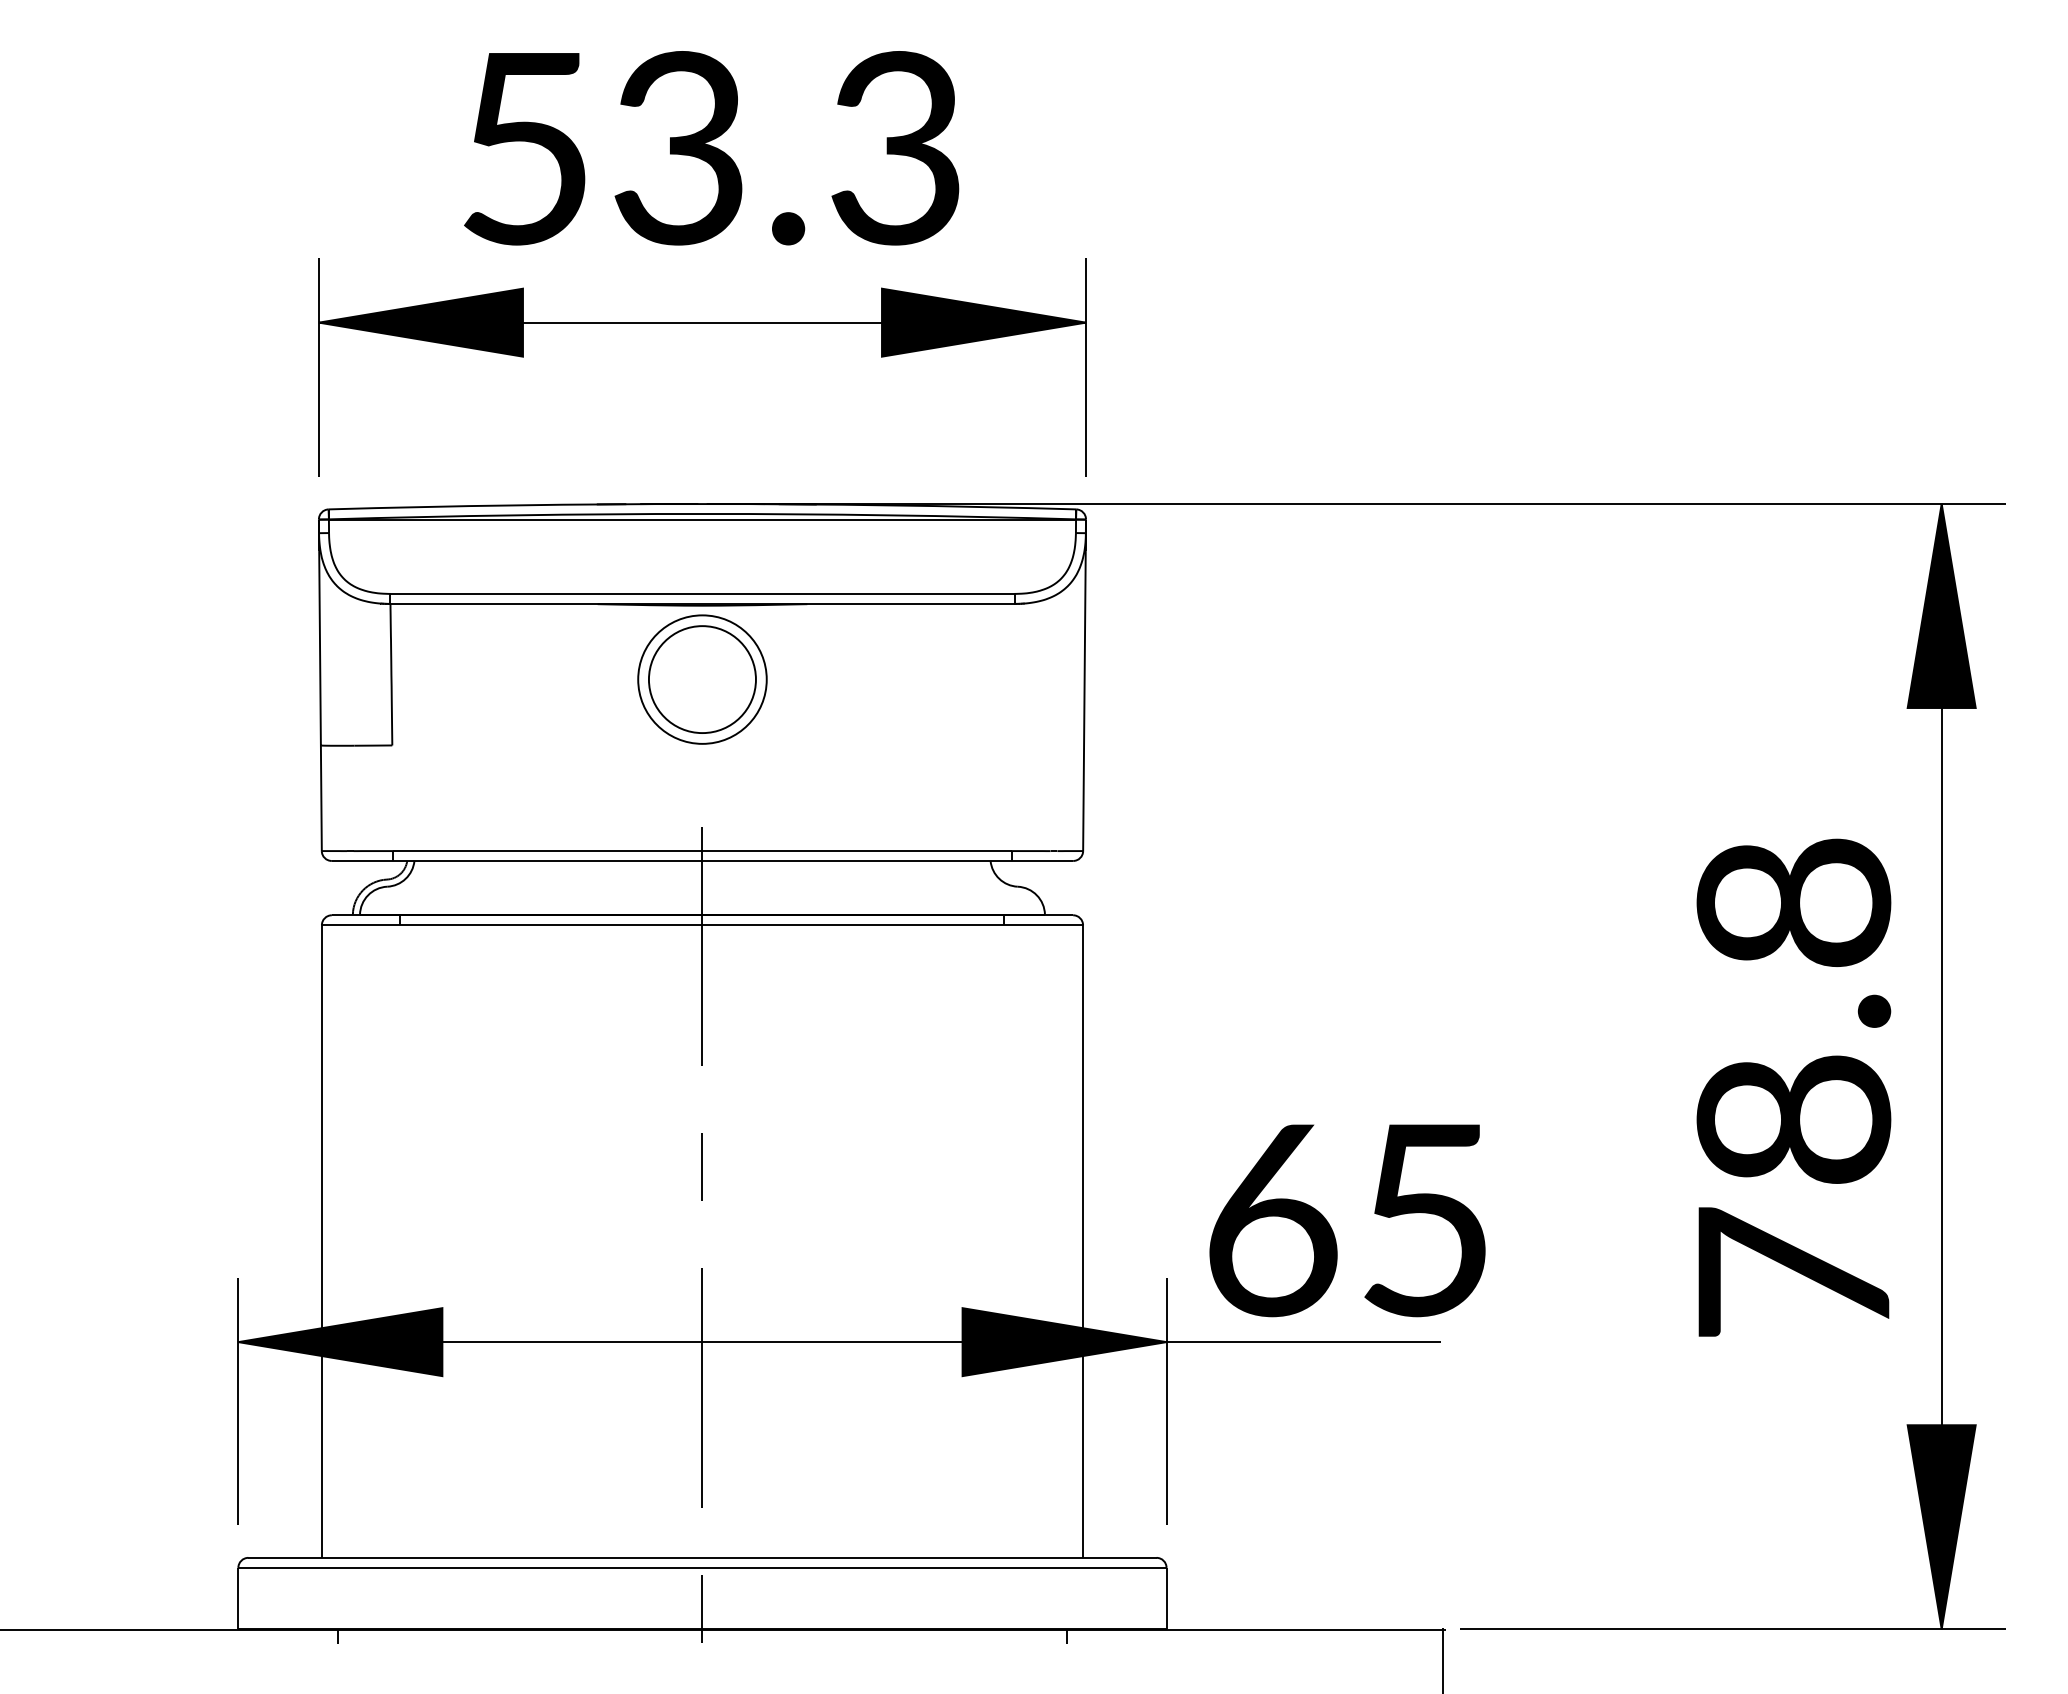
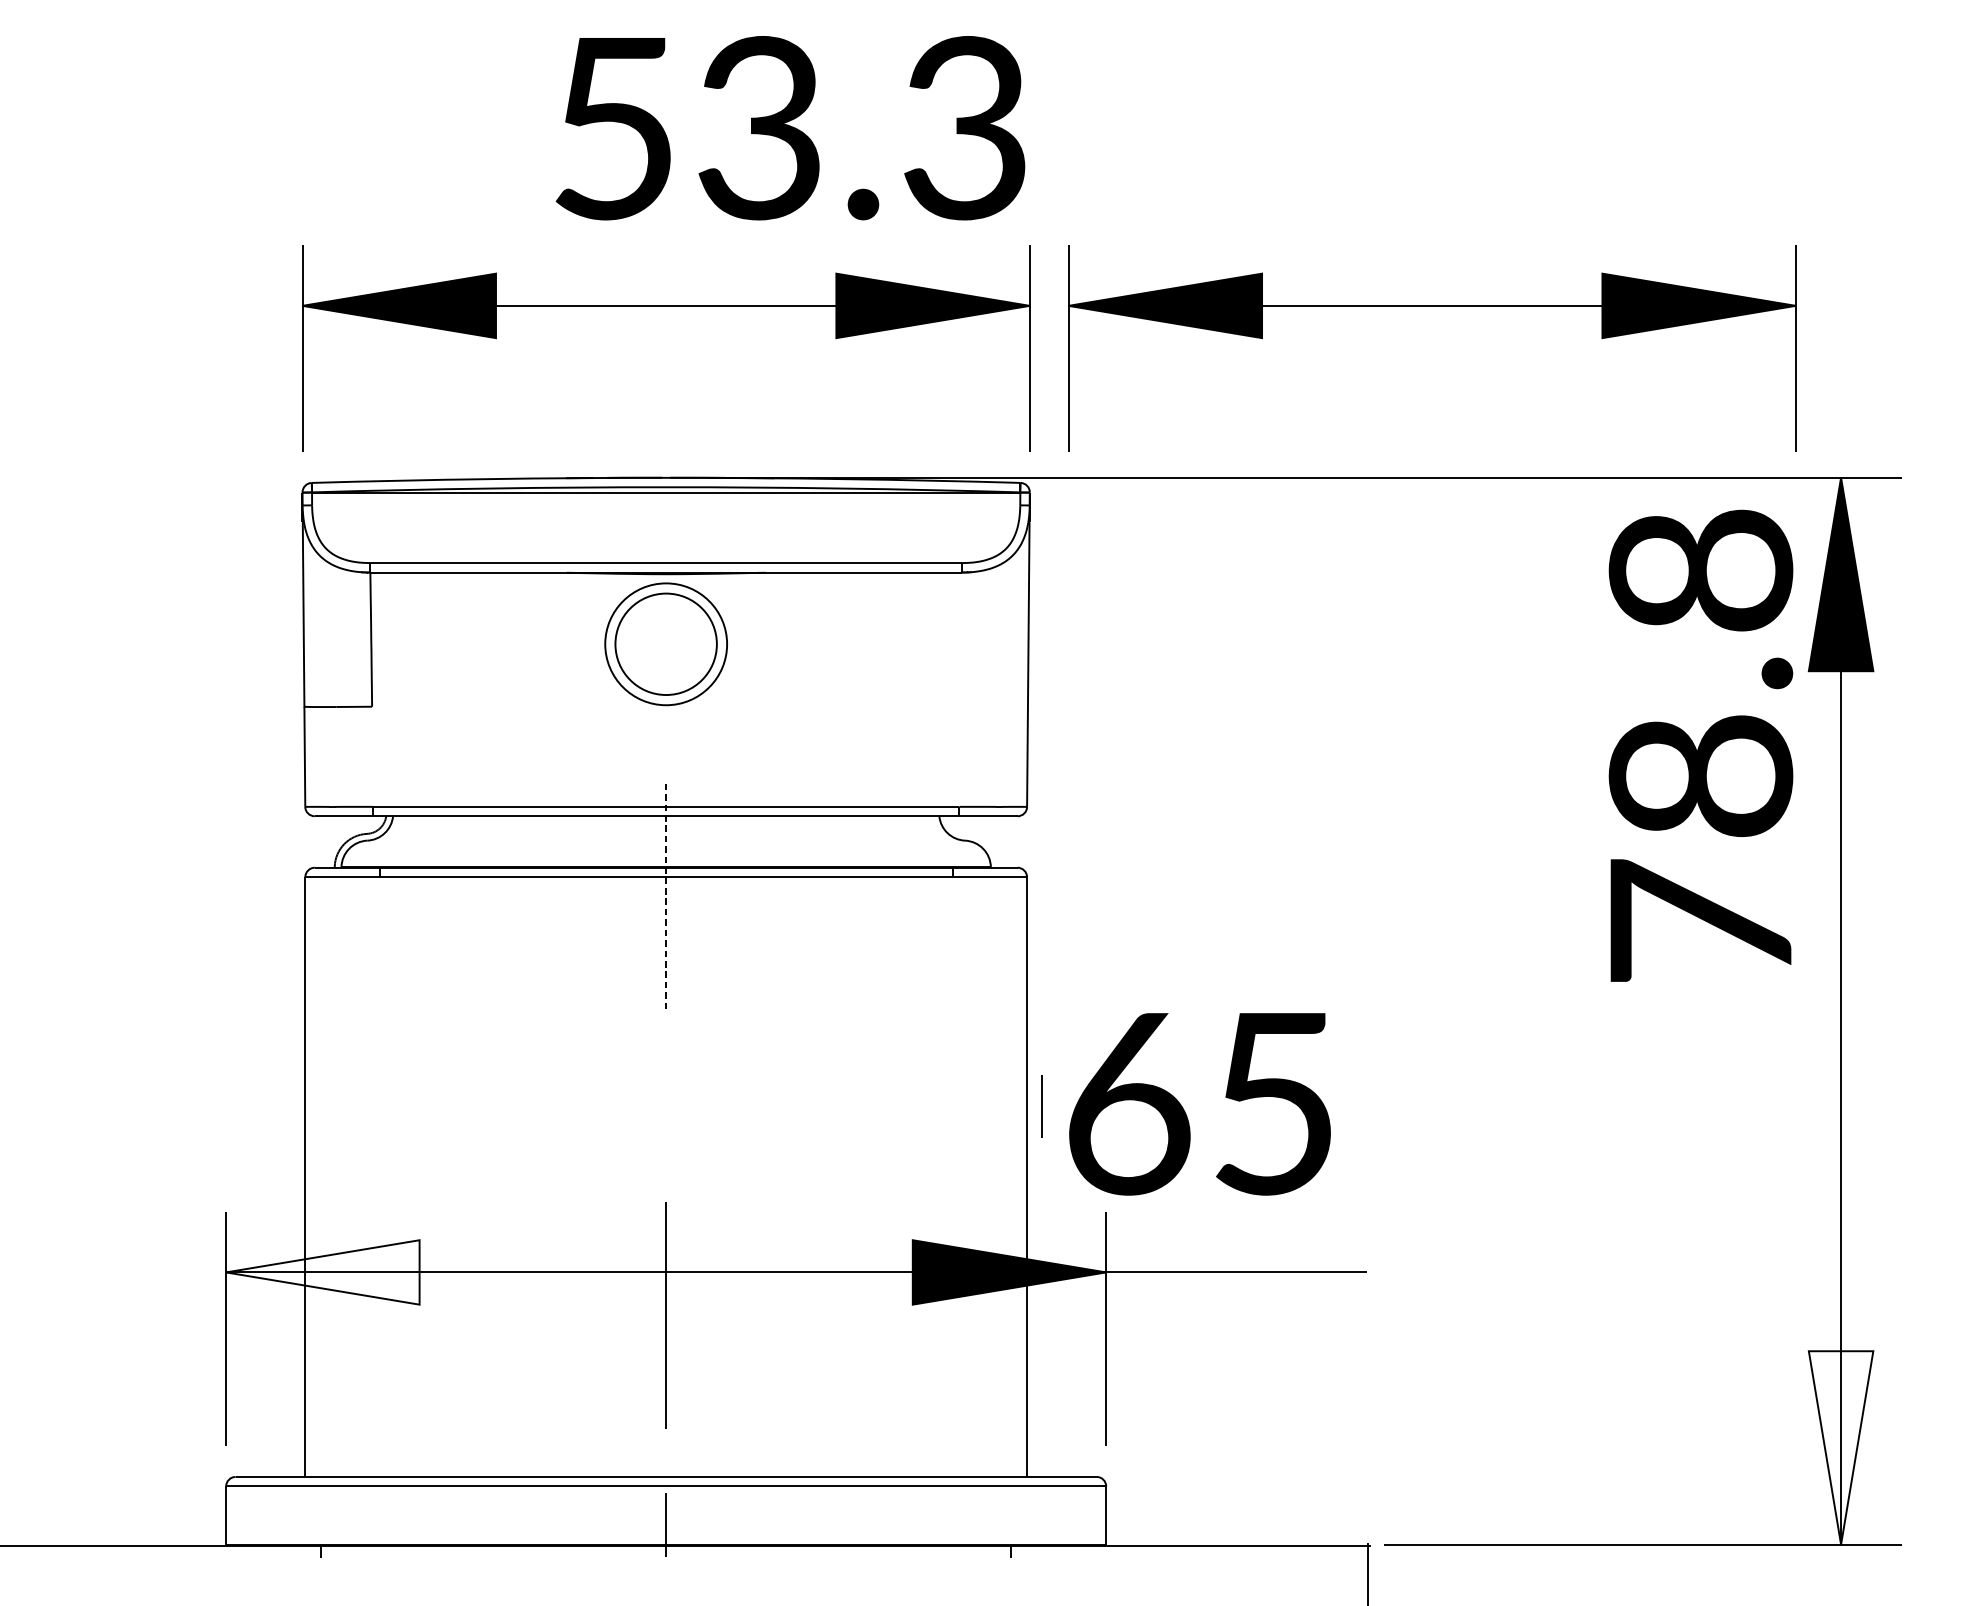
text: (711, 148) -> (790, 128), moved
part: (1510, 323) -> (1432, 306), added
line: (702, 946) -> (666, 897), solid -> dashed
text: (1793, 1087) -> (1700, 745), moved
line: (701, 1166) -> (1040, 1105), moved
text: (1347, 1220) -> (1199, 1104), moved
fill: (340, 1342) -> (322, 1272), removed
fill: (1941, 1527) -> (1840, 1448), removed

